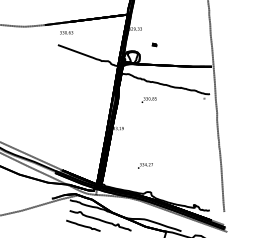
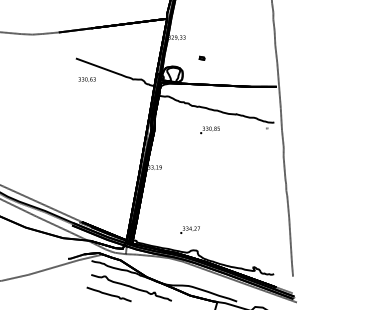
text: (66, 32) -> (86, 79), moved
text: (148, 100) -> (209, 130), moved
text: (144, 165) -> (189, 229), moved

